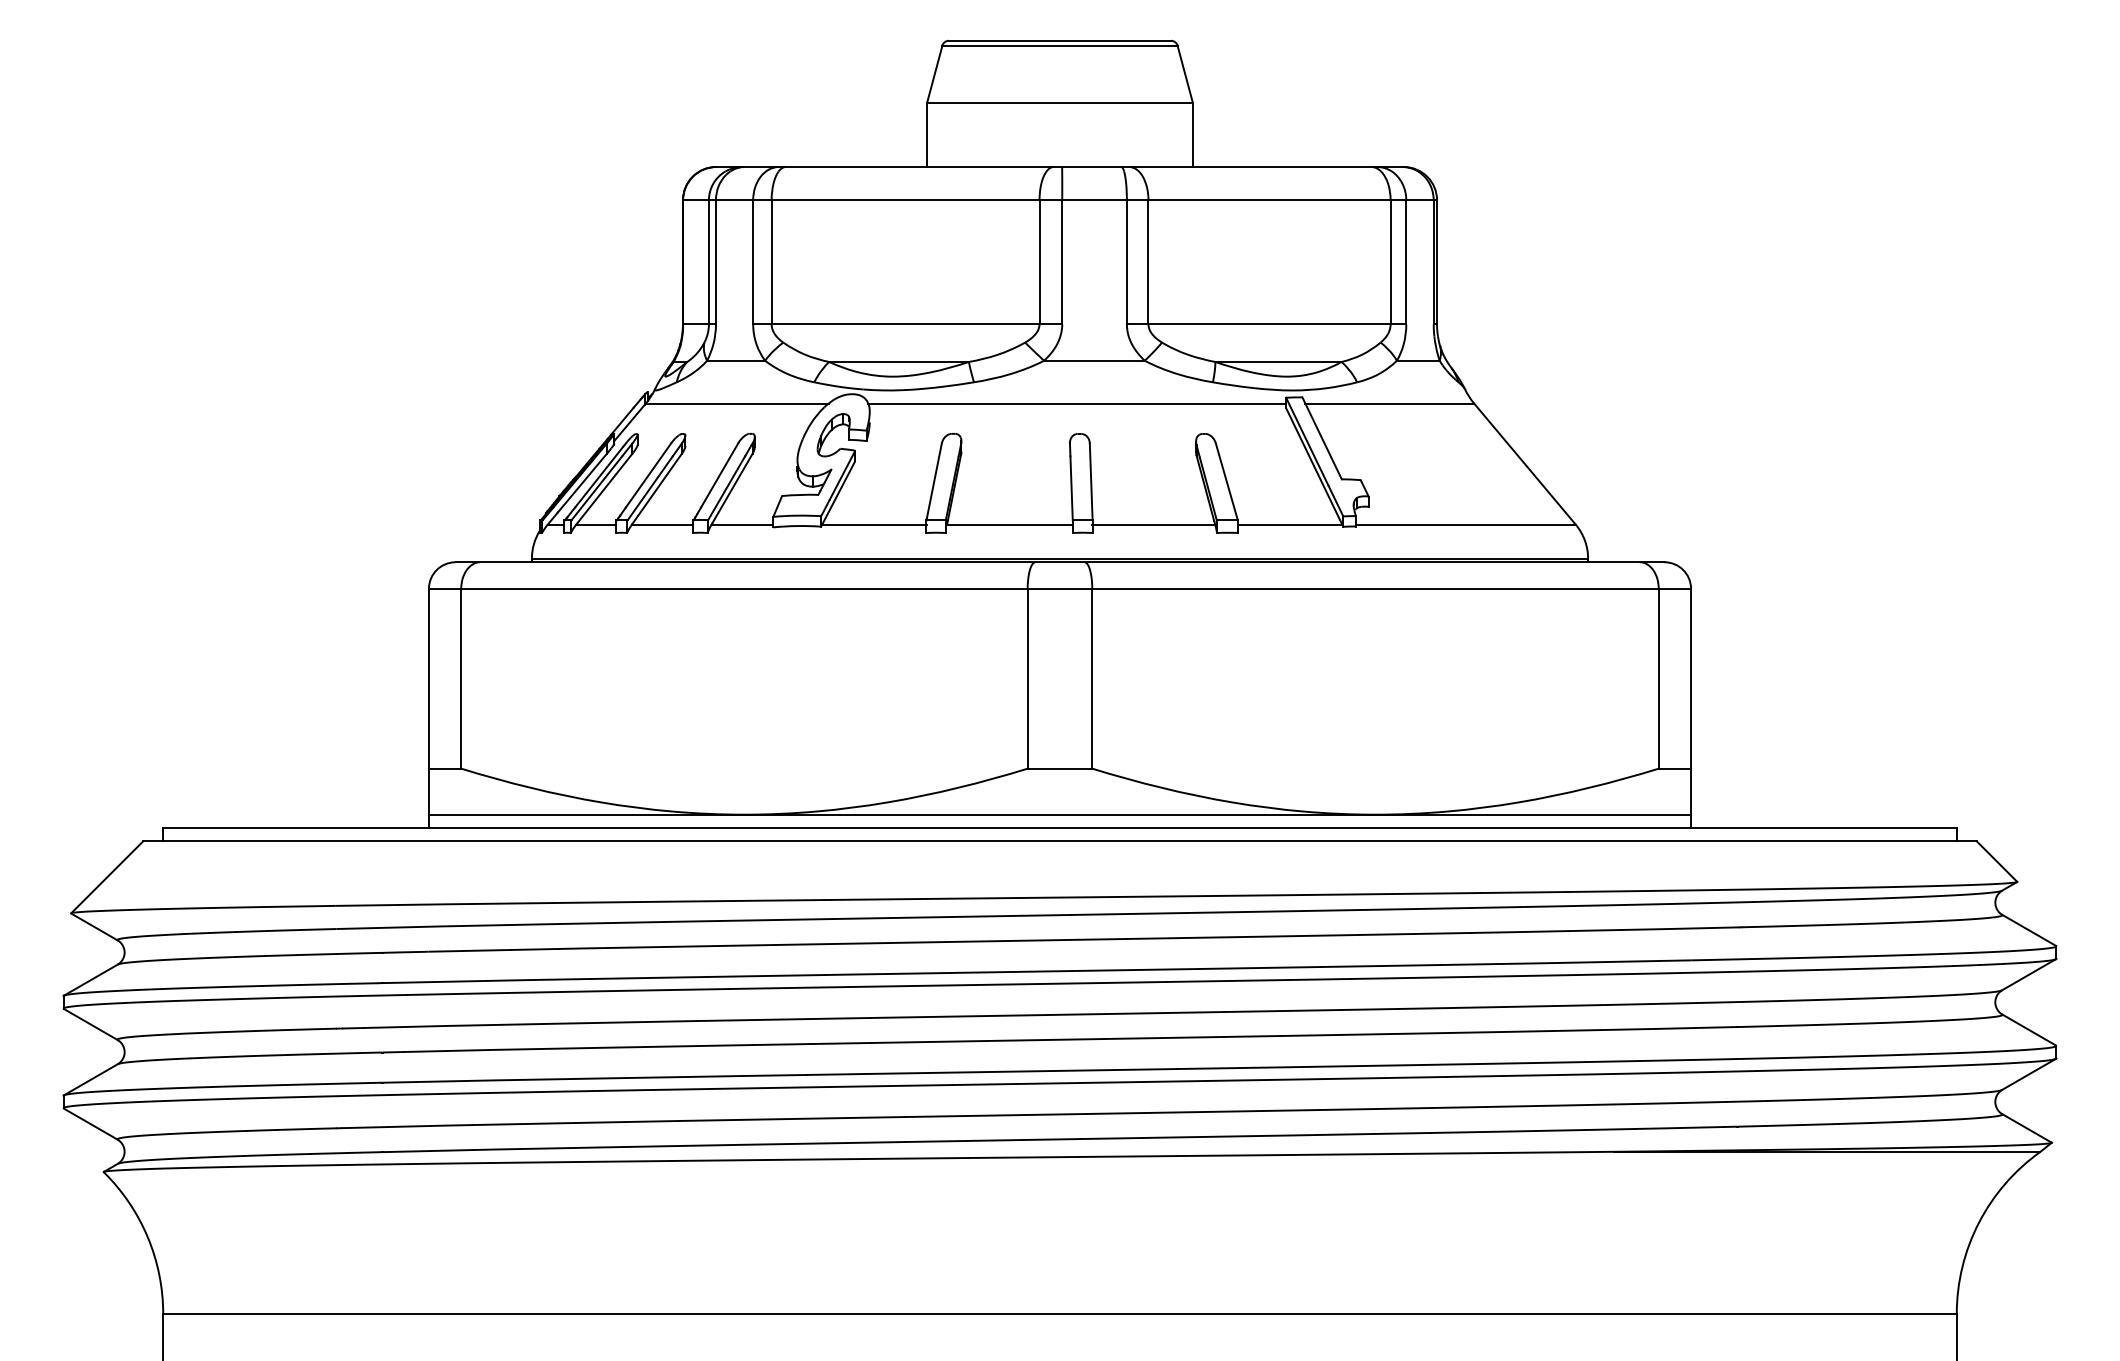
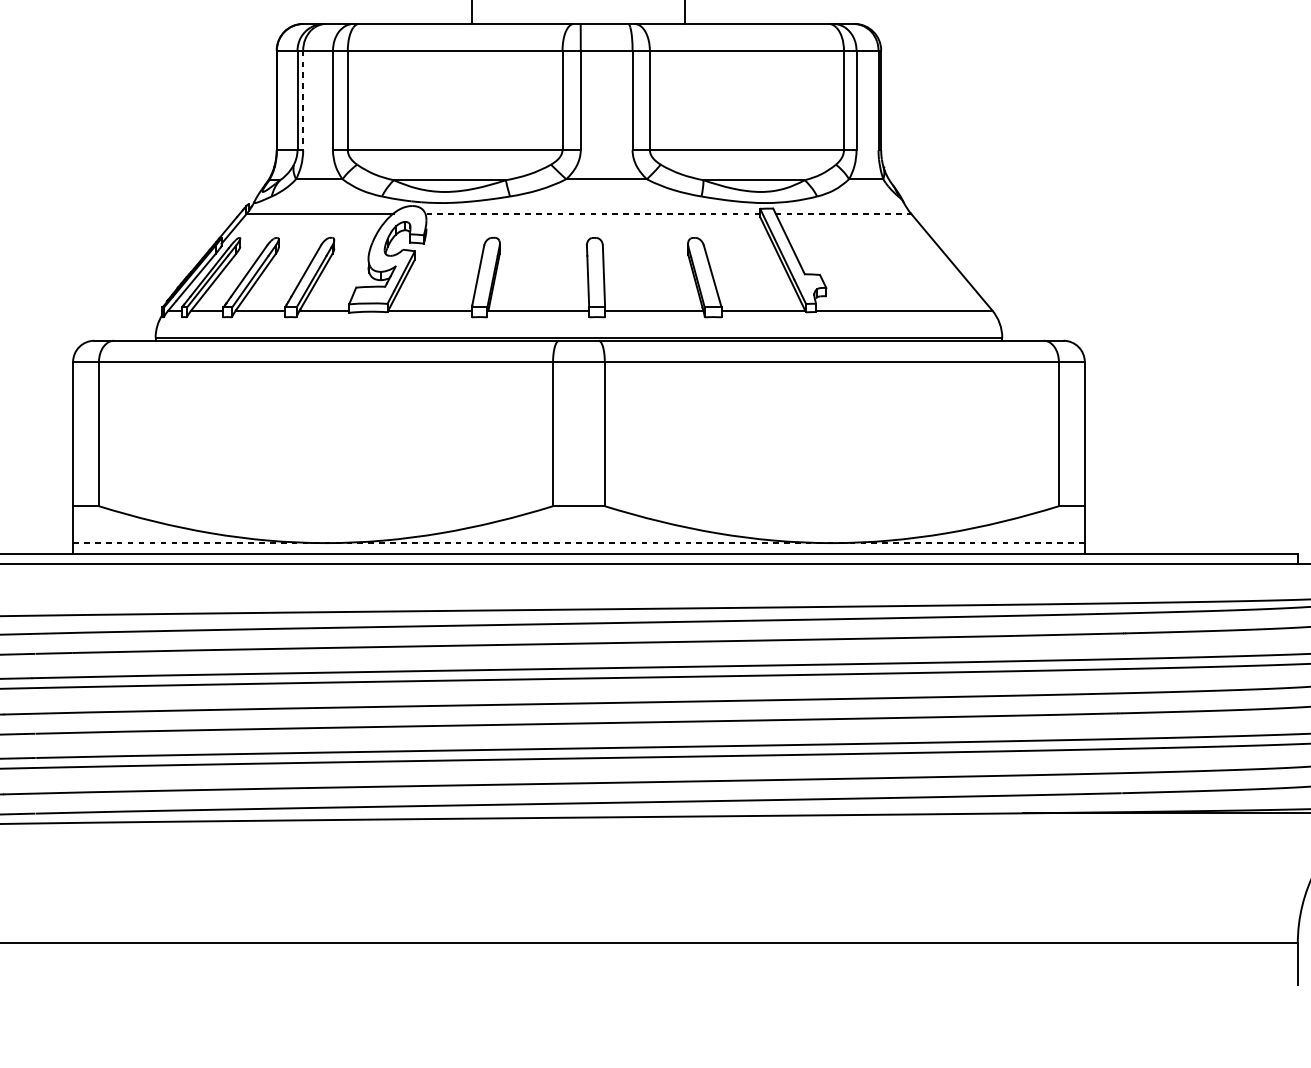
line: (715, 262) -> (302, 100), solid -> dashed
line: (1076, 403) -> (592, 213), solid -> dashed
line: (1390, 403) -> (843, 213), solid -> dashed
line: (1060, 814) -> (579, 542), solid -> dashed

